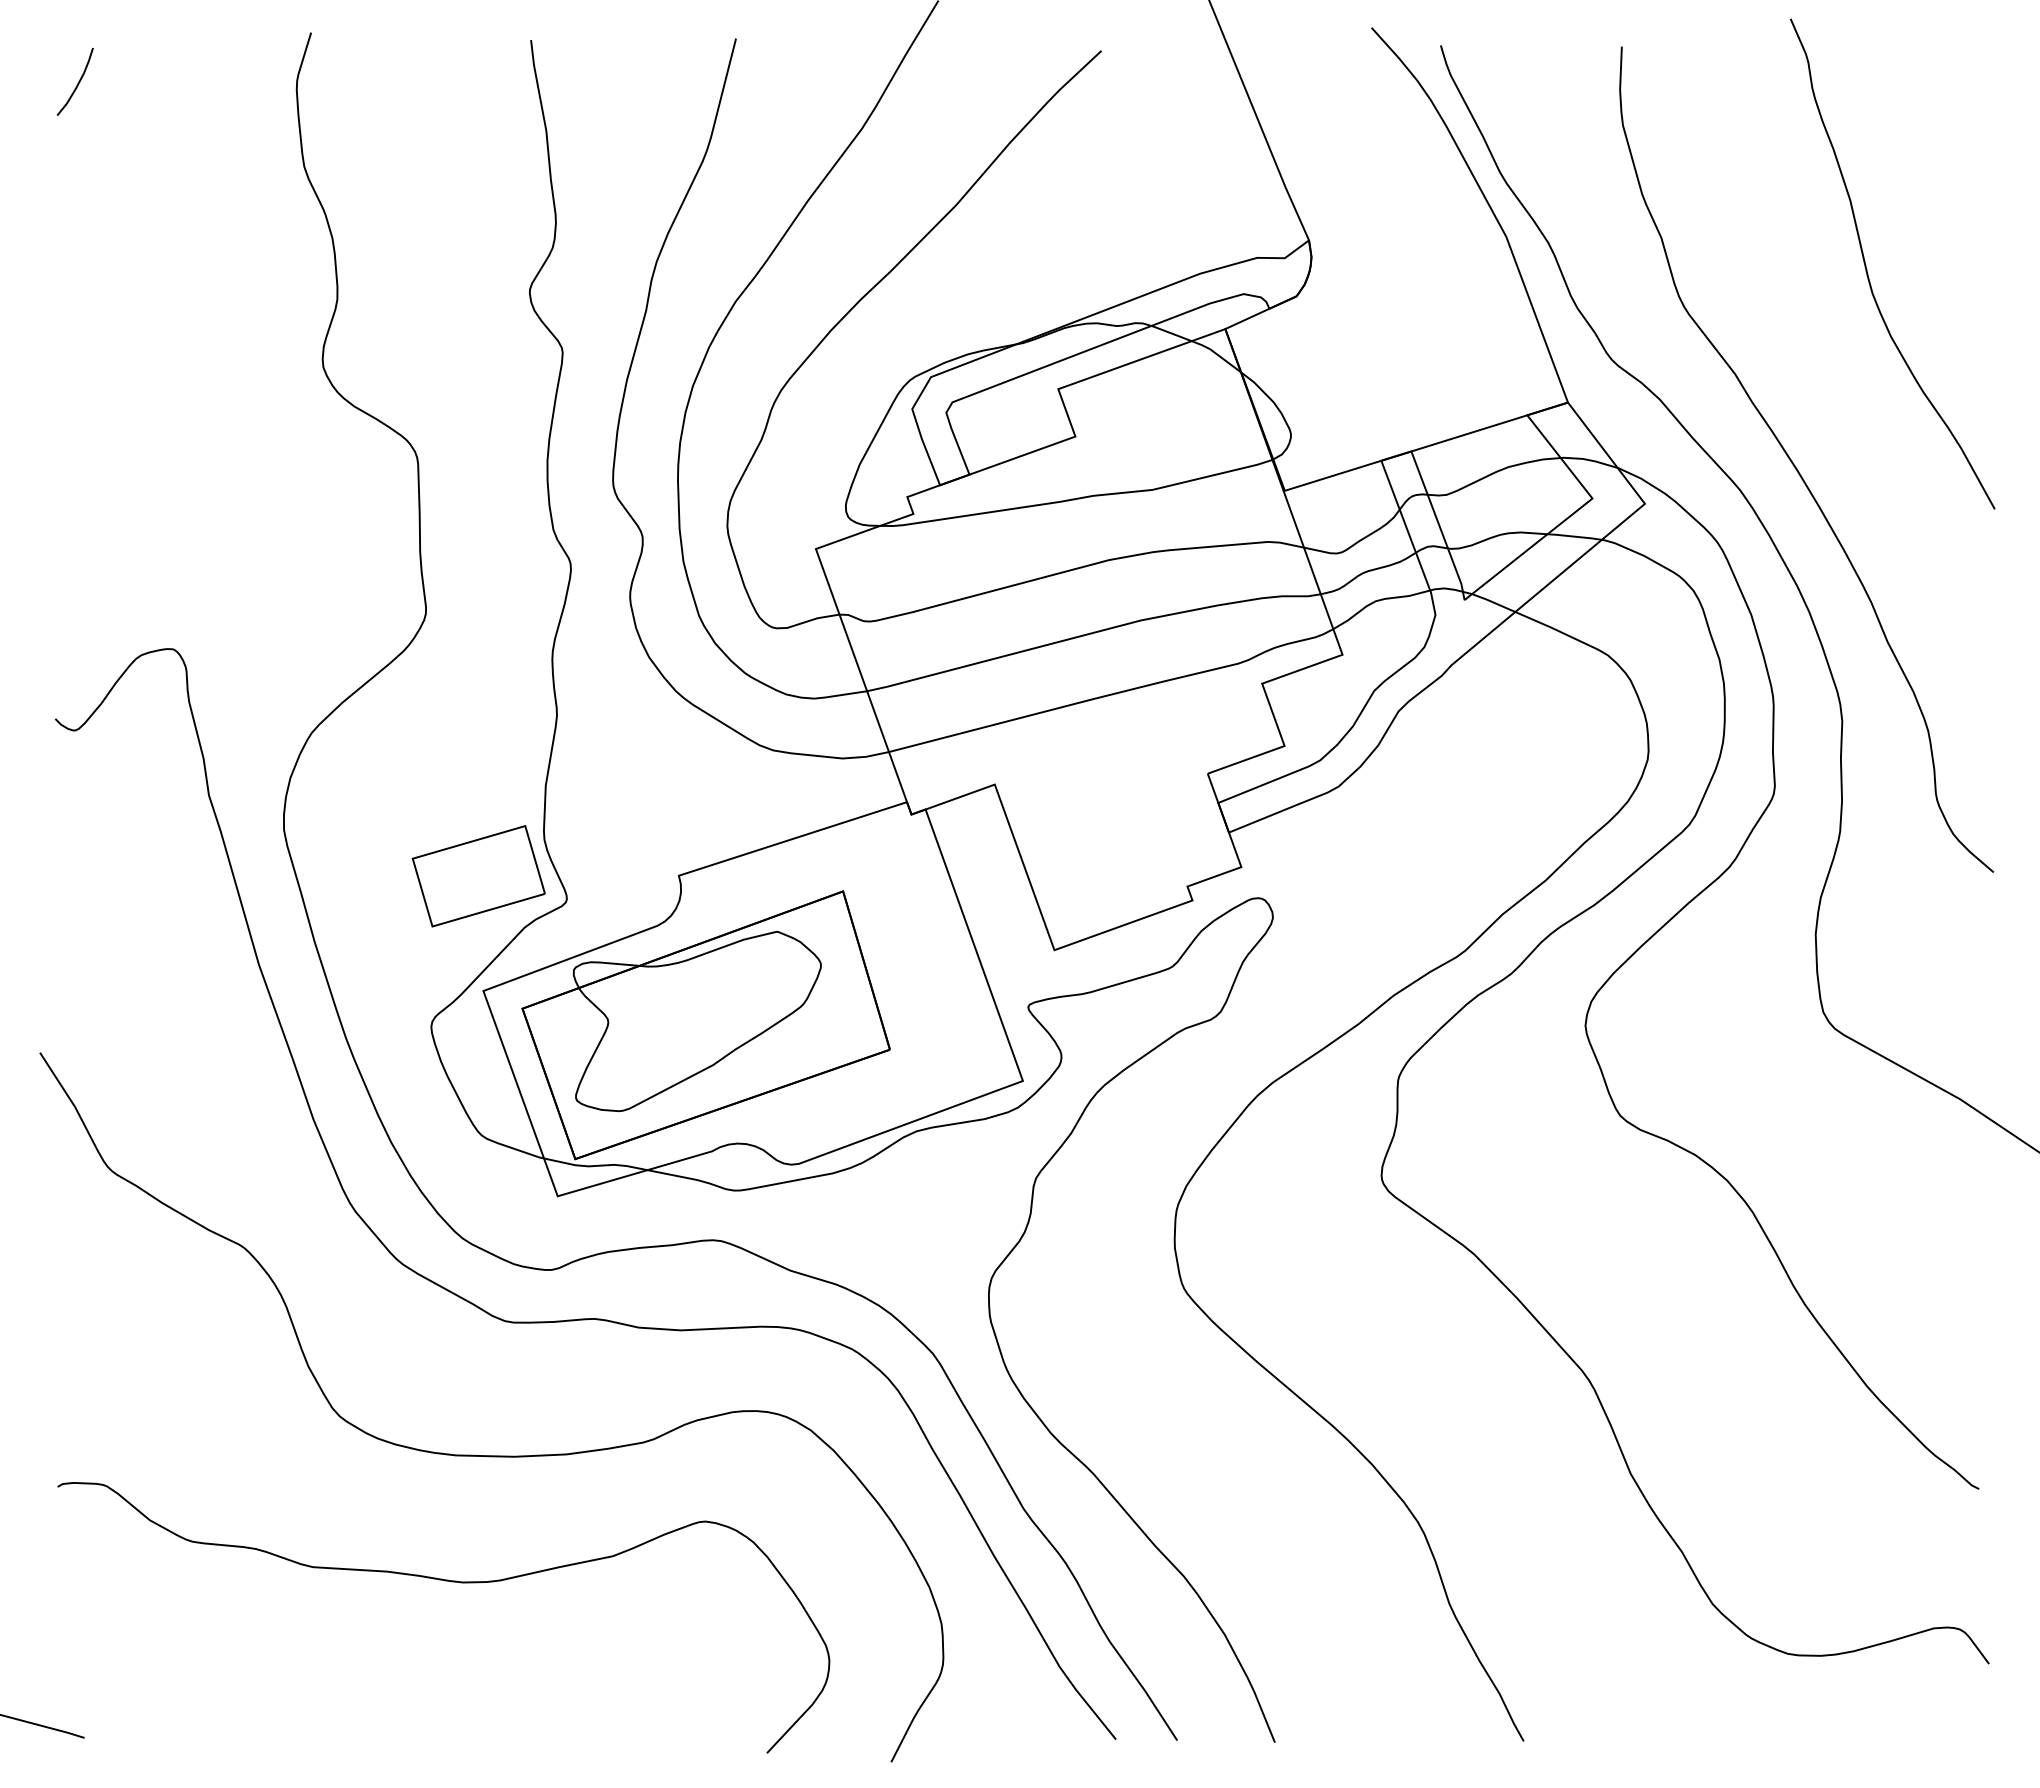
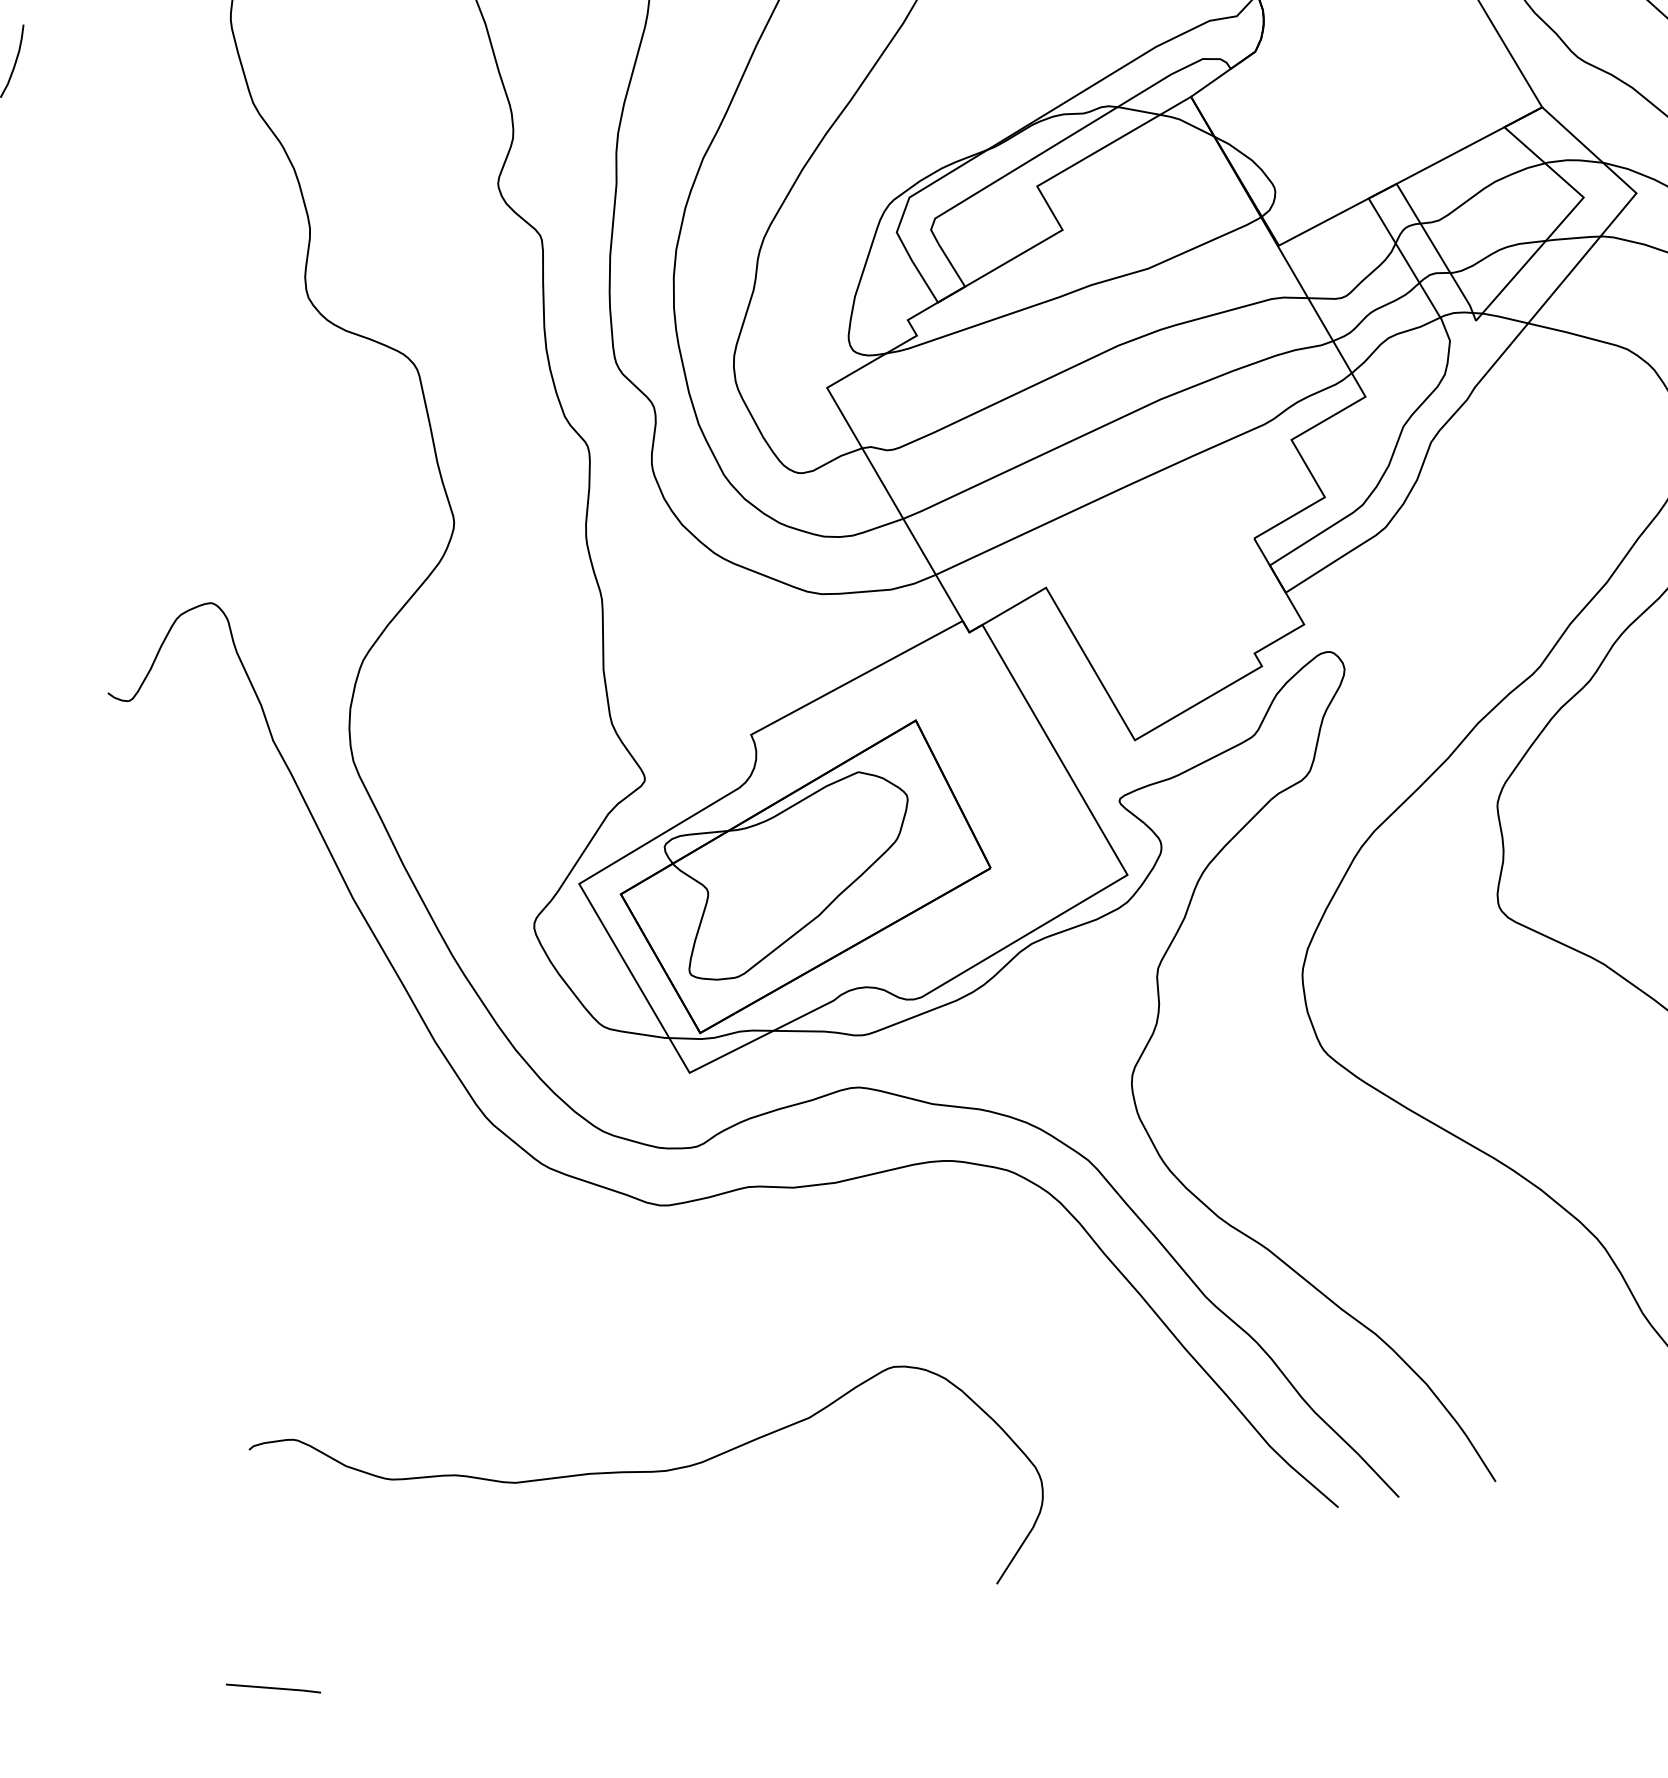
part: (478, 876) -> (553, 771), removed
curve: (491, 1455) -> (671, 1340), removed

